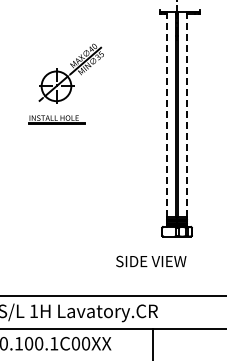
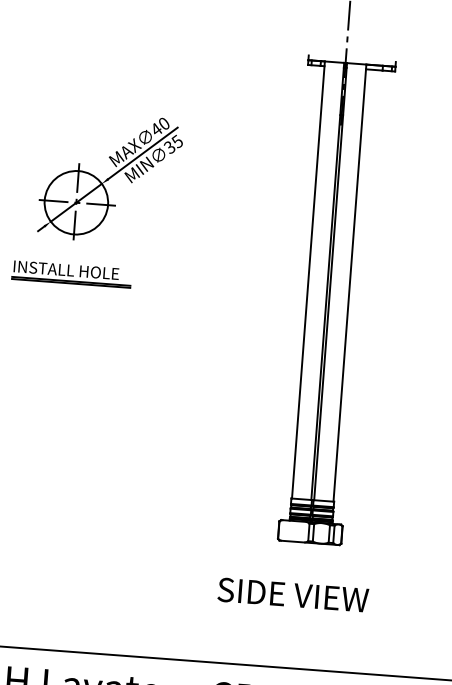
line: (167, 113) -> (308, 278), dashed -> solid
line: (186, 113) -> (349, 281), dashed -> solid
text: (151, 261) -> (293, 595), moved

